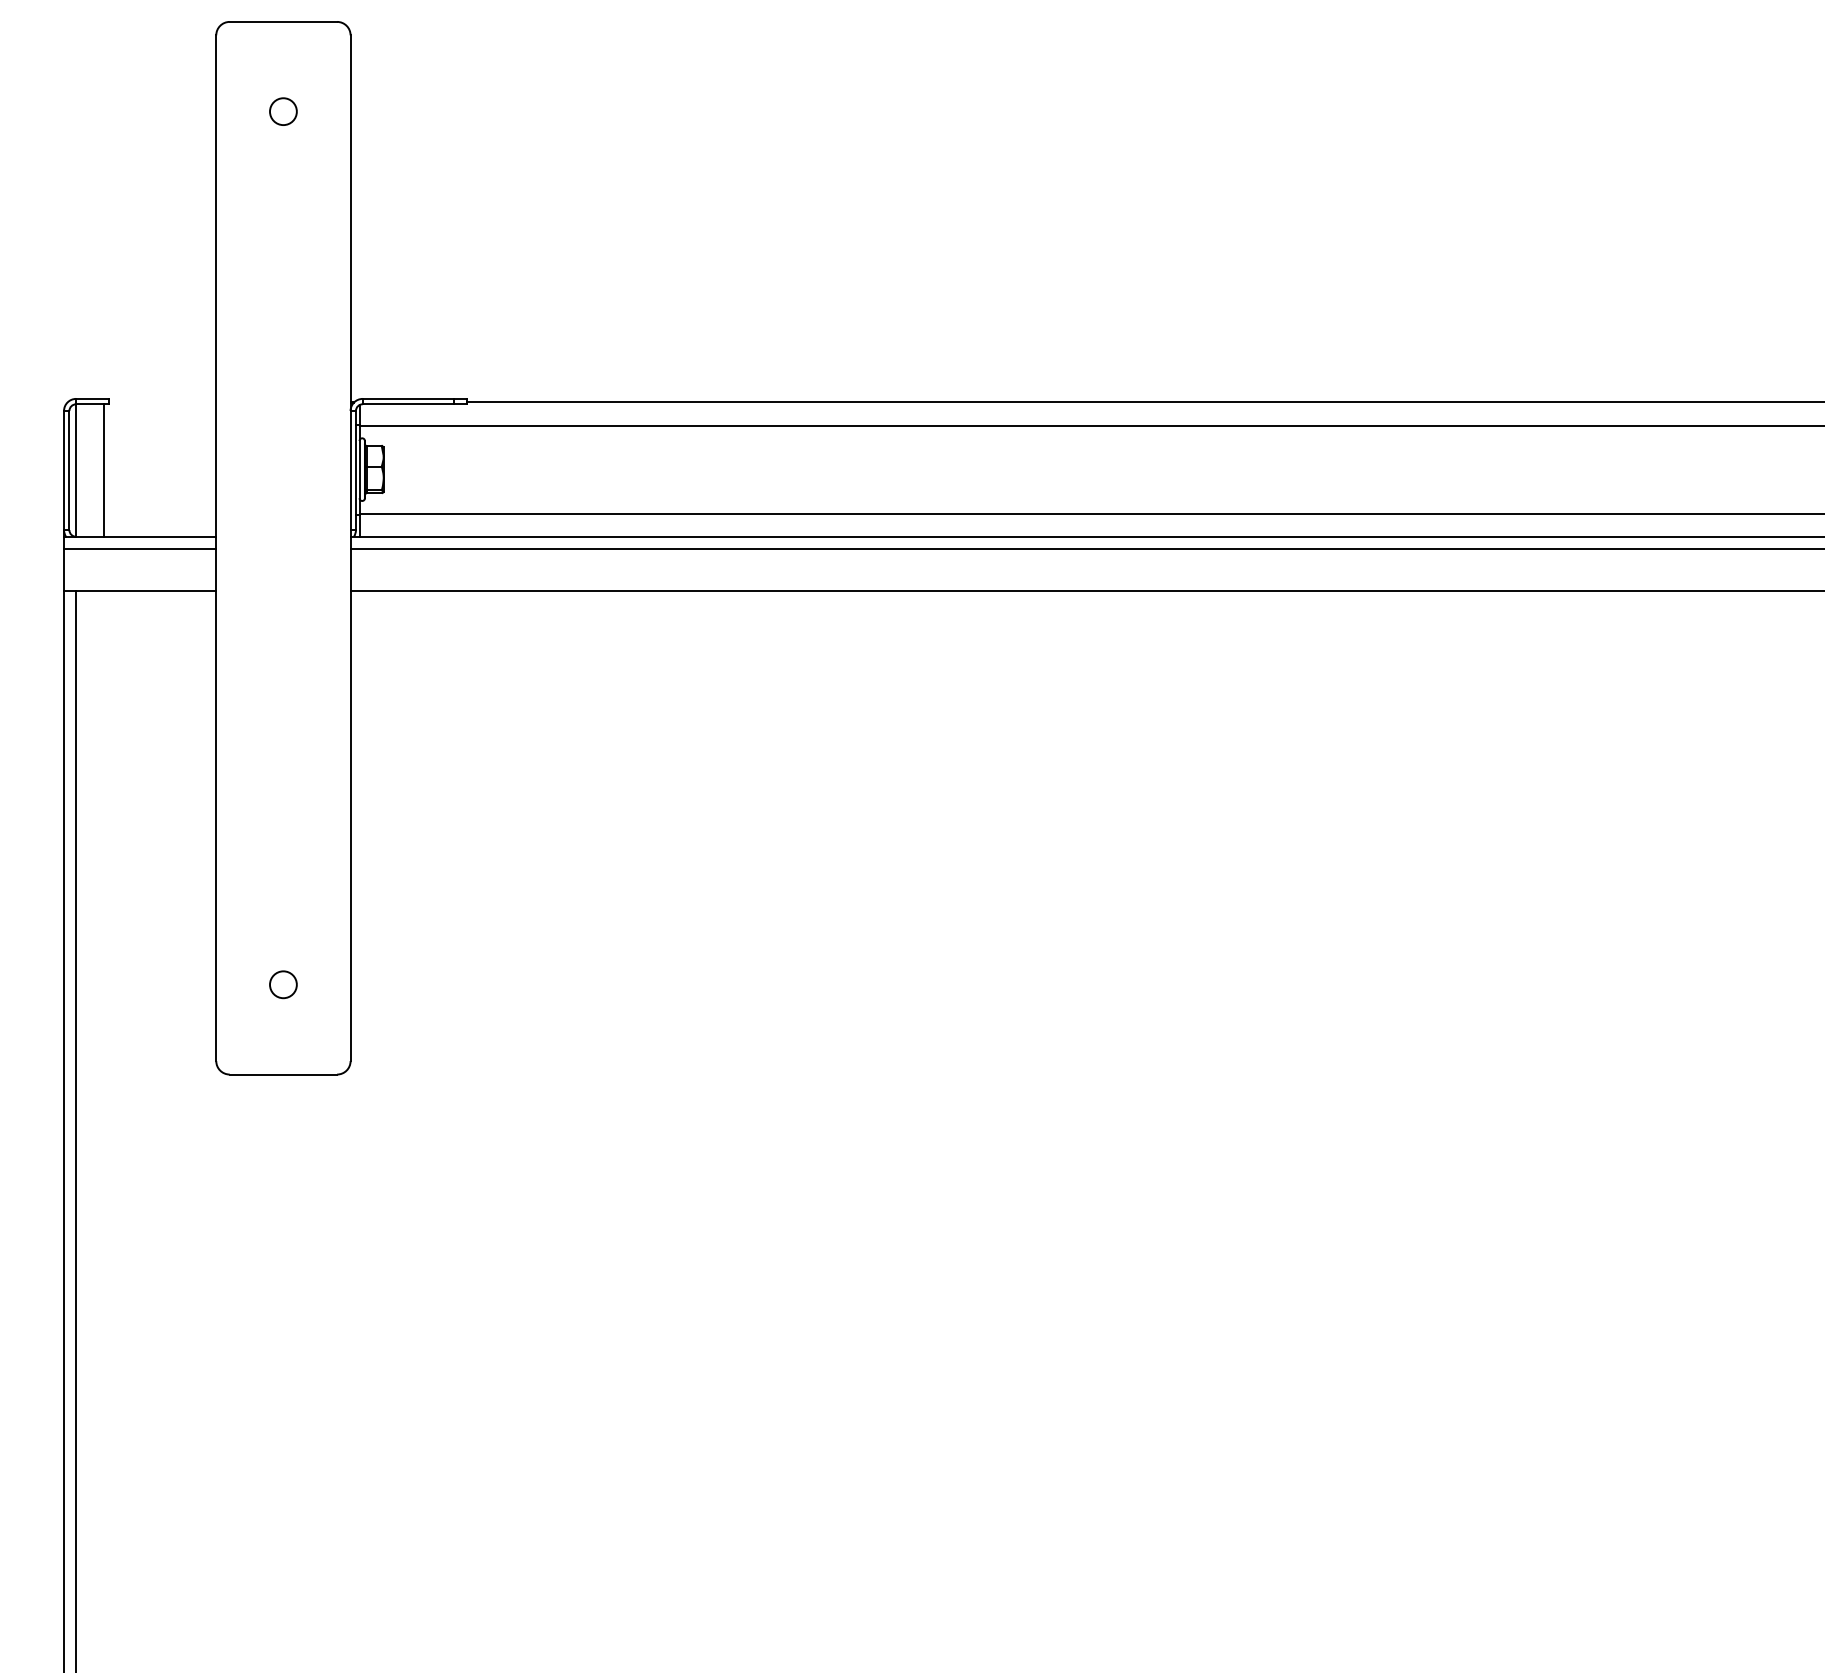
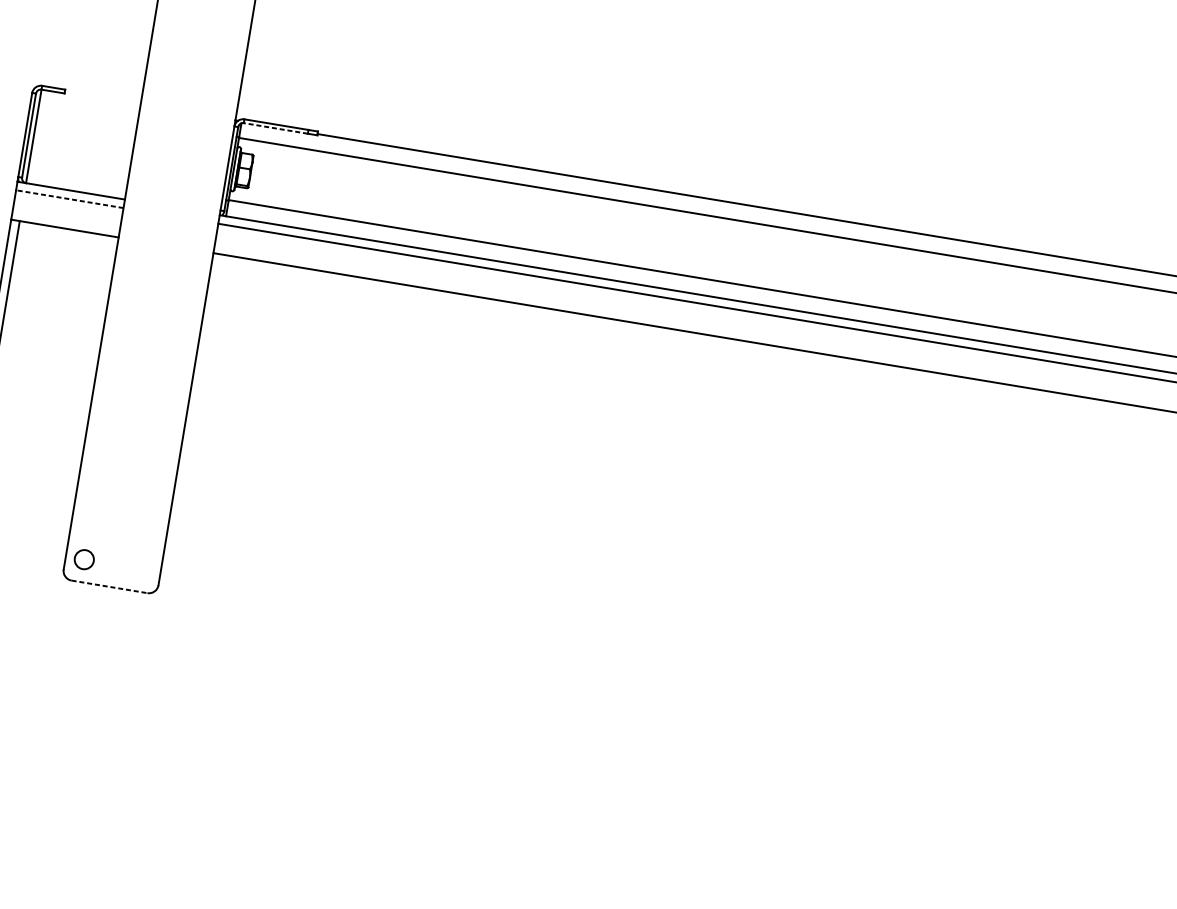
line: (407, 404) -> (275, 128), solid -> dashed
line: (104, 470) -> (53, 139), removed
line: (139, 548) -> (69, 198), solid -> dashed
circle: (283, 984) -> (84, 559), moved
line: (283, 1074) -> (109, 586), solid -> dashed

